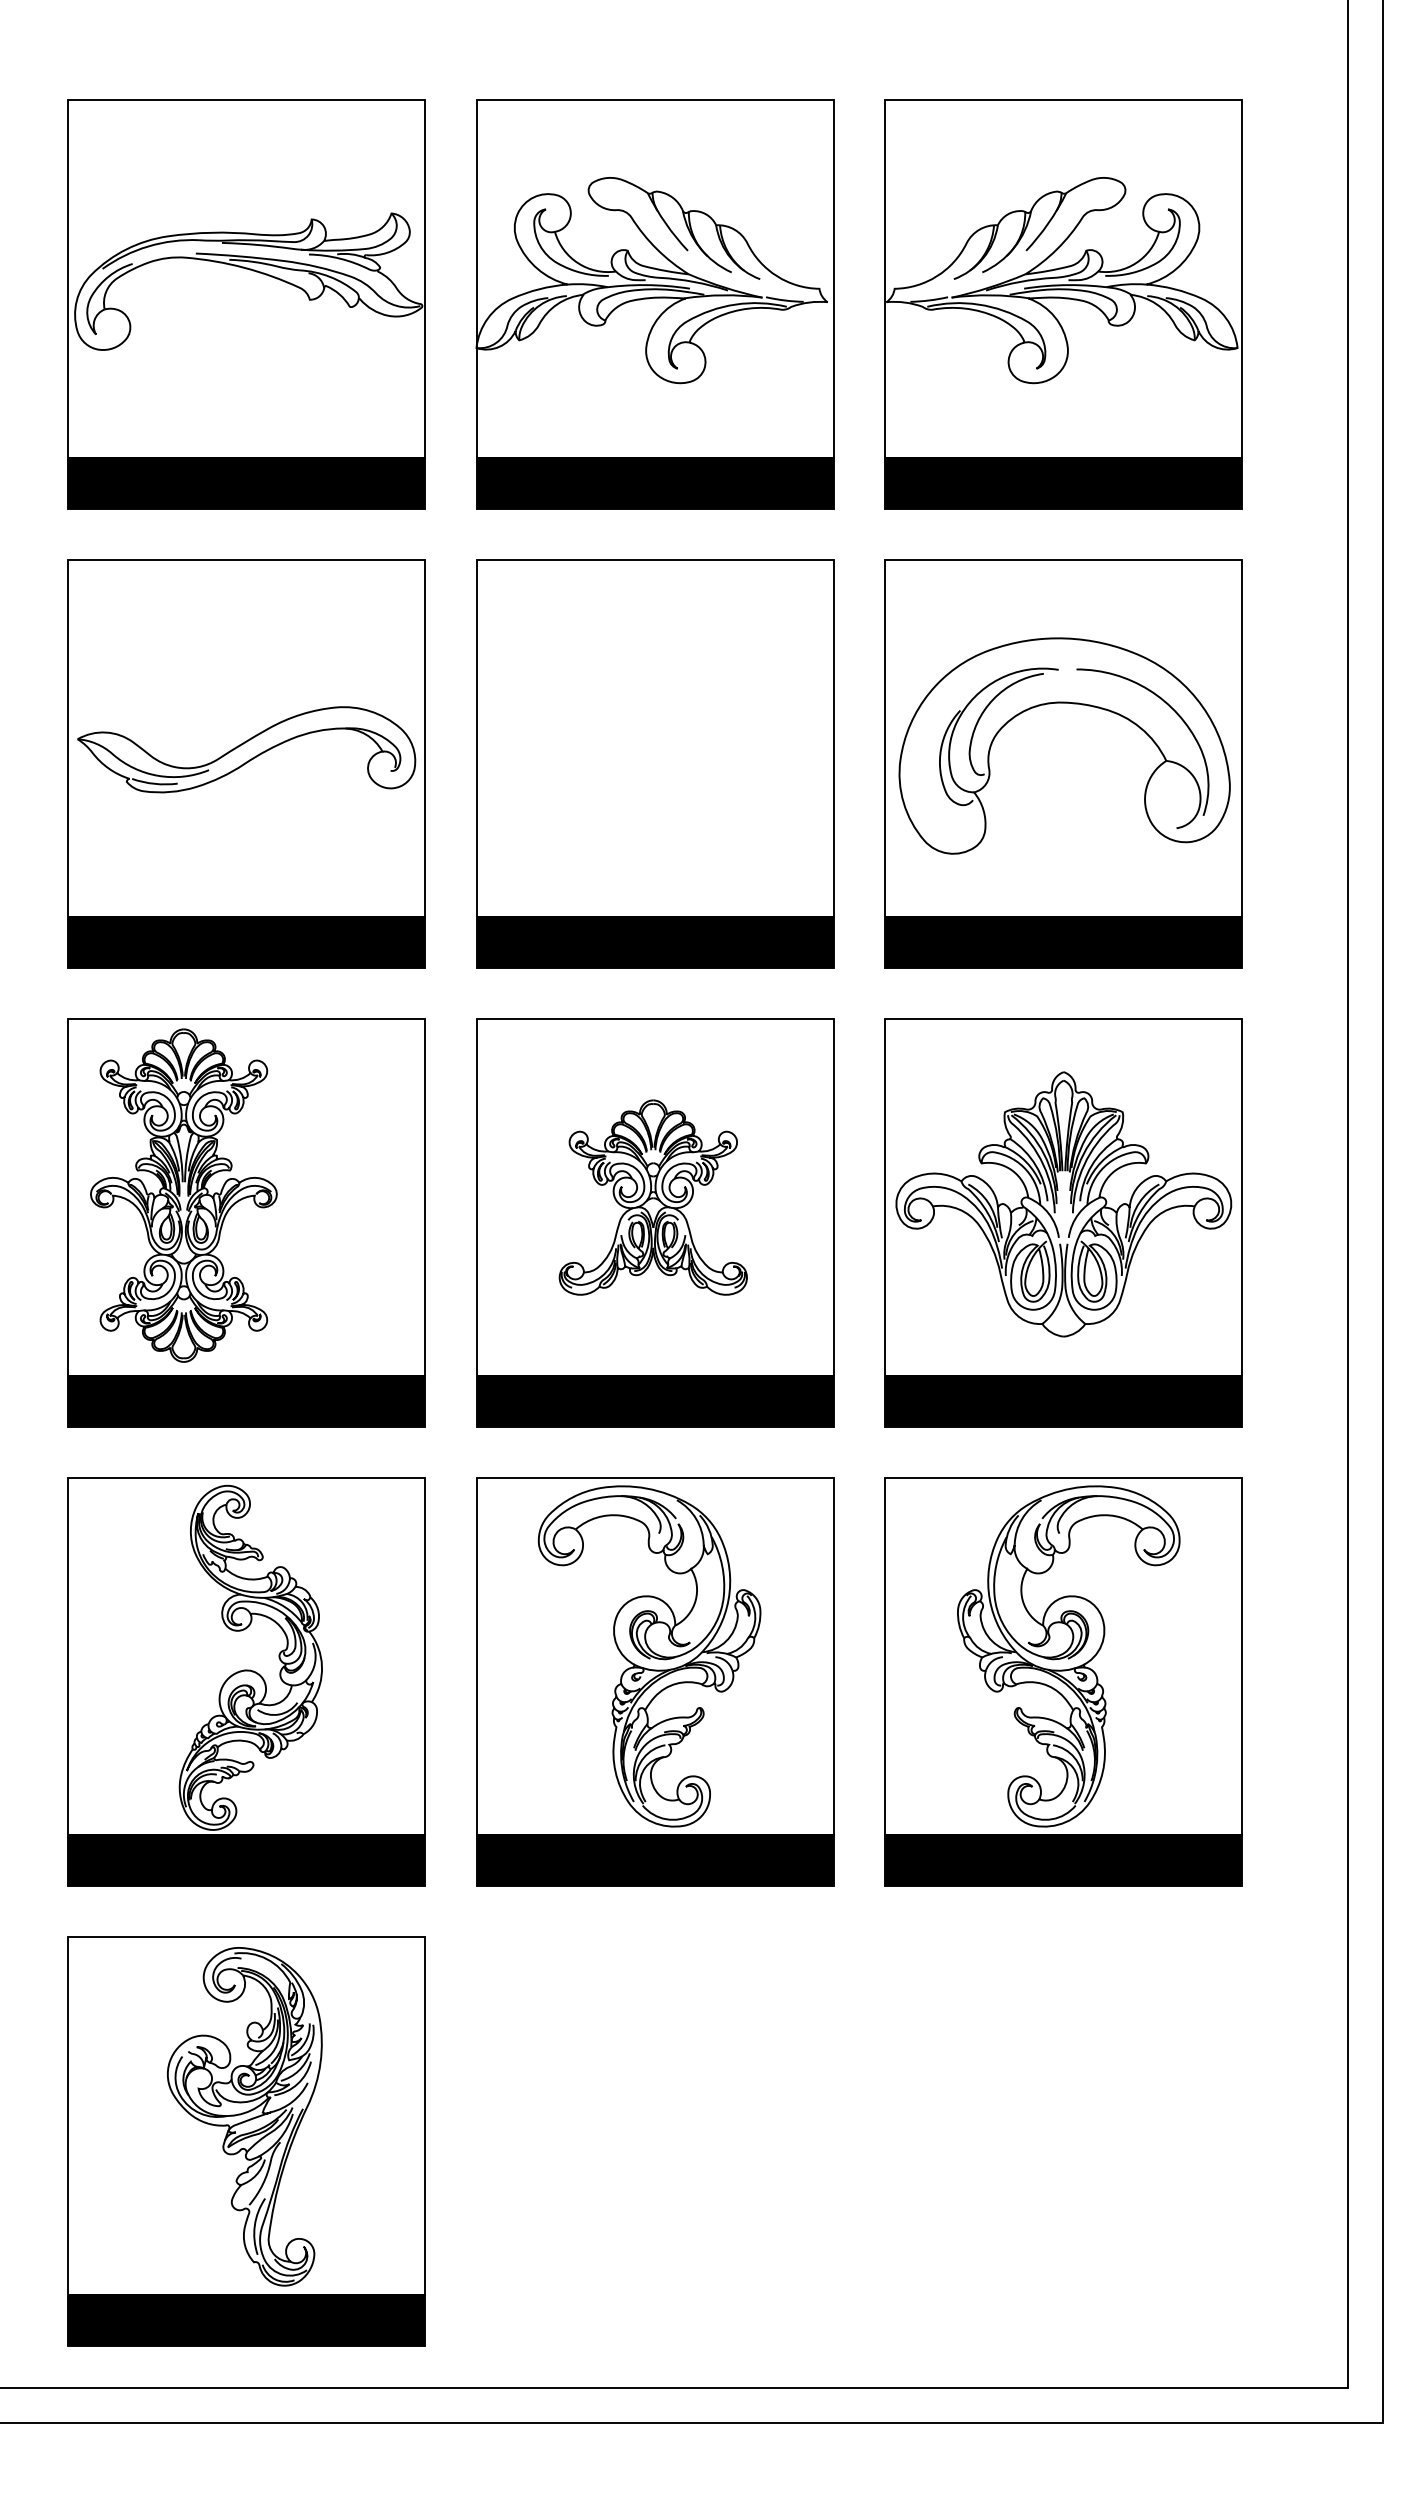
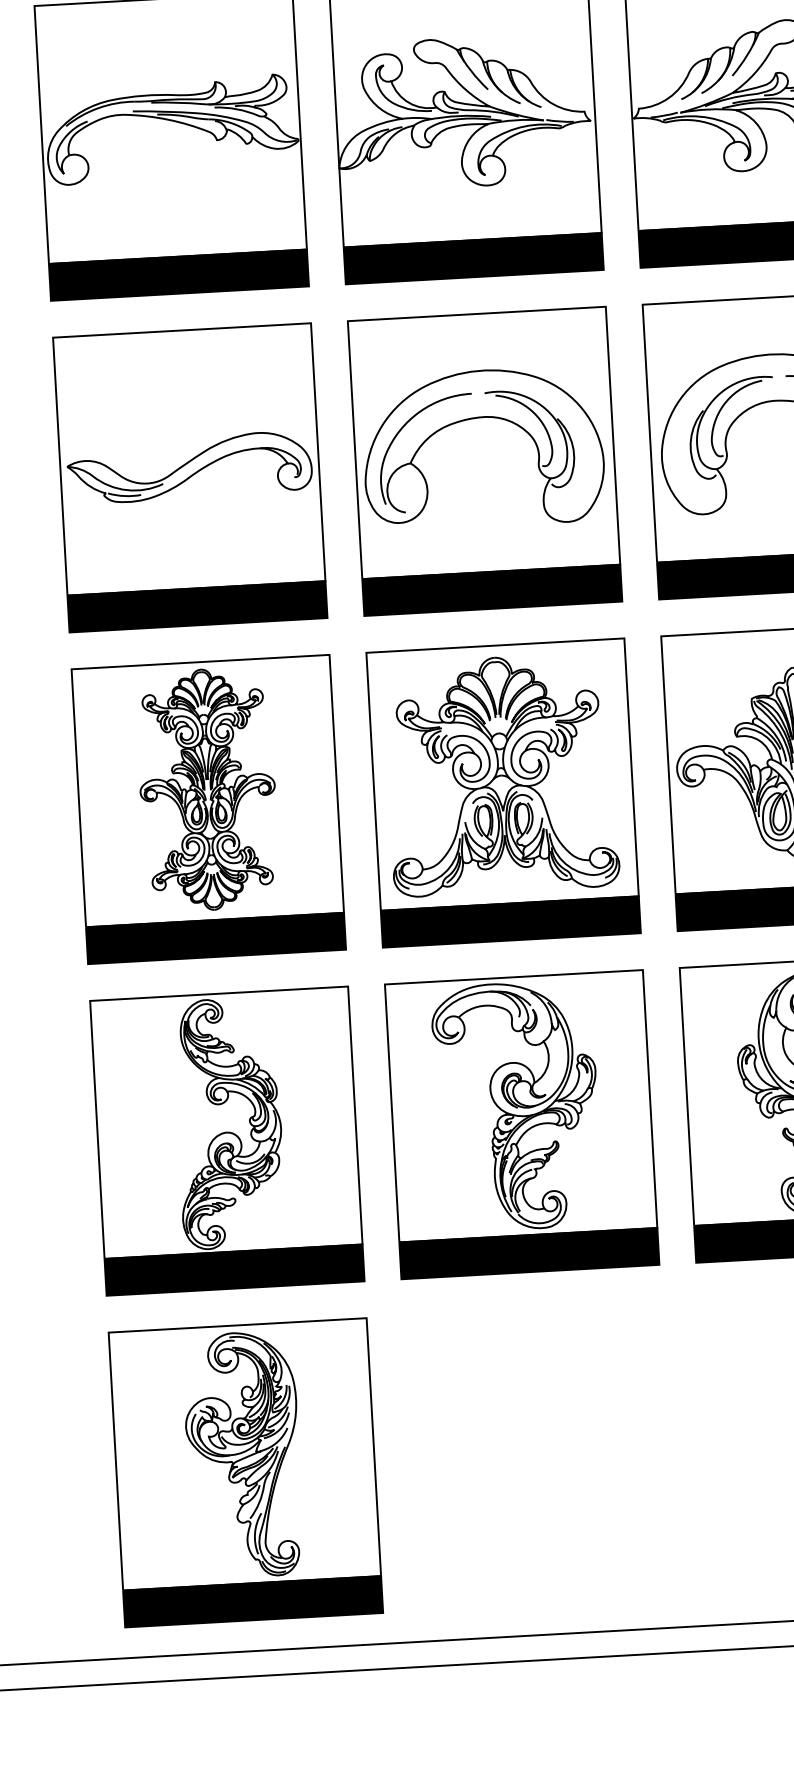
part: (645, 704) -> (475, 418), added
part: (183, 1195) -> (207, 789), moved
part: (653, 1197) -> (501, 774), size x1.67

